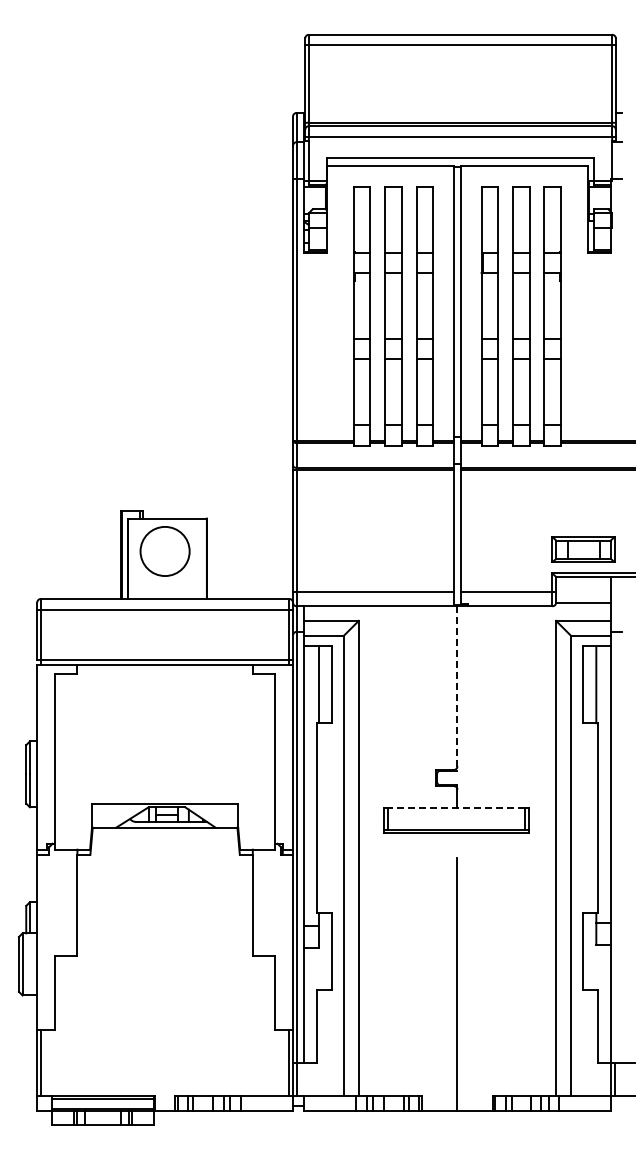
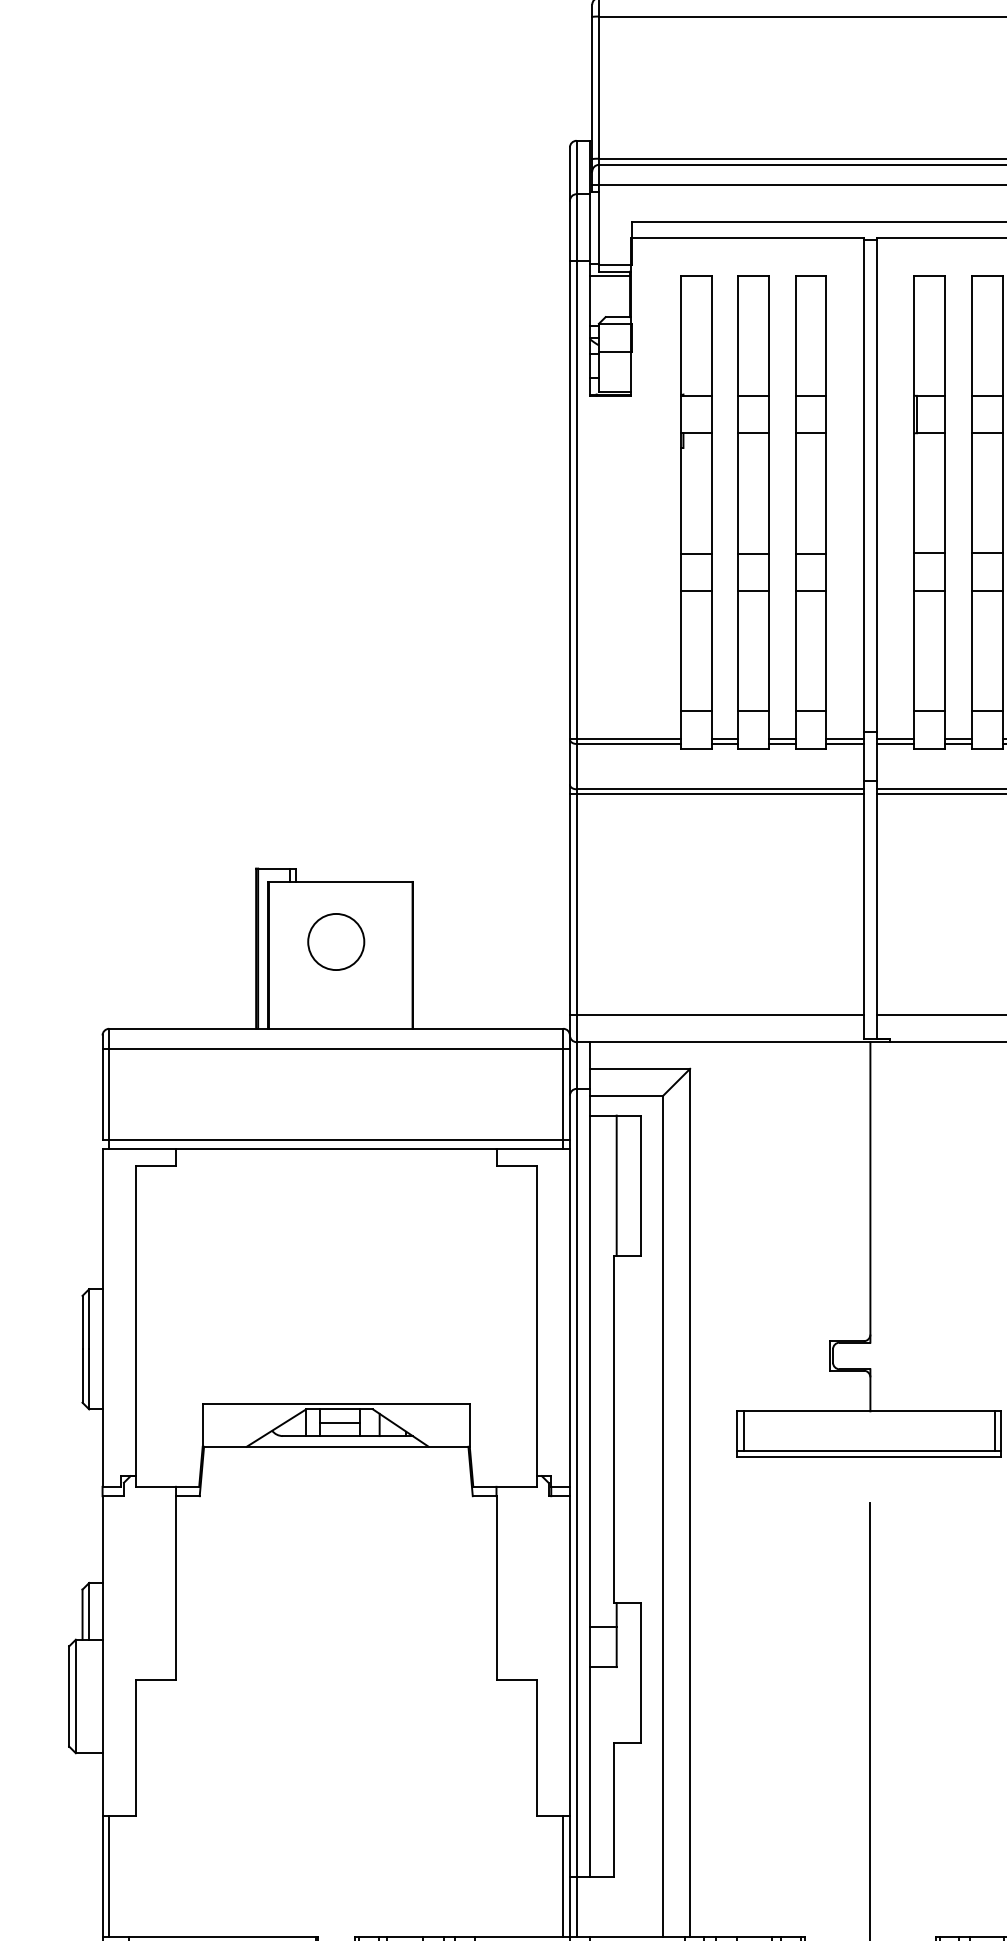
circle: (164, 551) -> (335, 942), size x0.62
line: (457, 689) -> (870, 1194), dashed -> solid
line: (456, 808) -> (868, 1411), dashed -> solid

